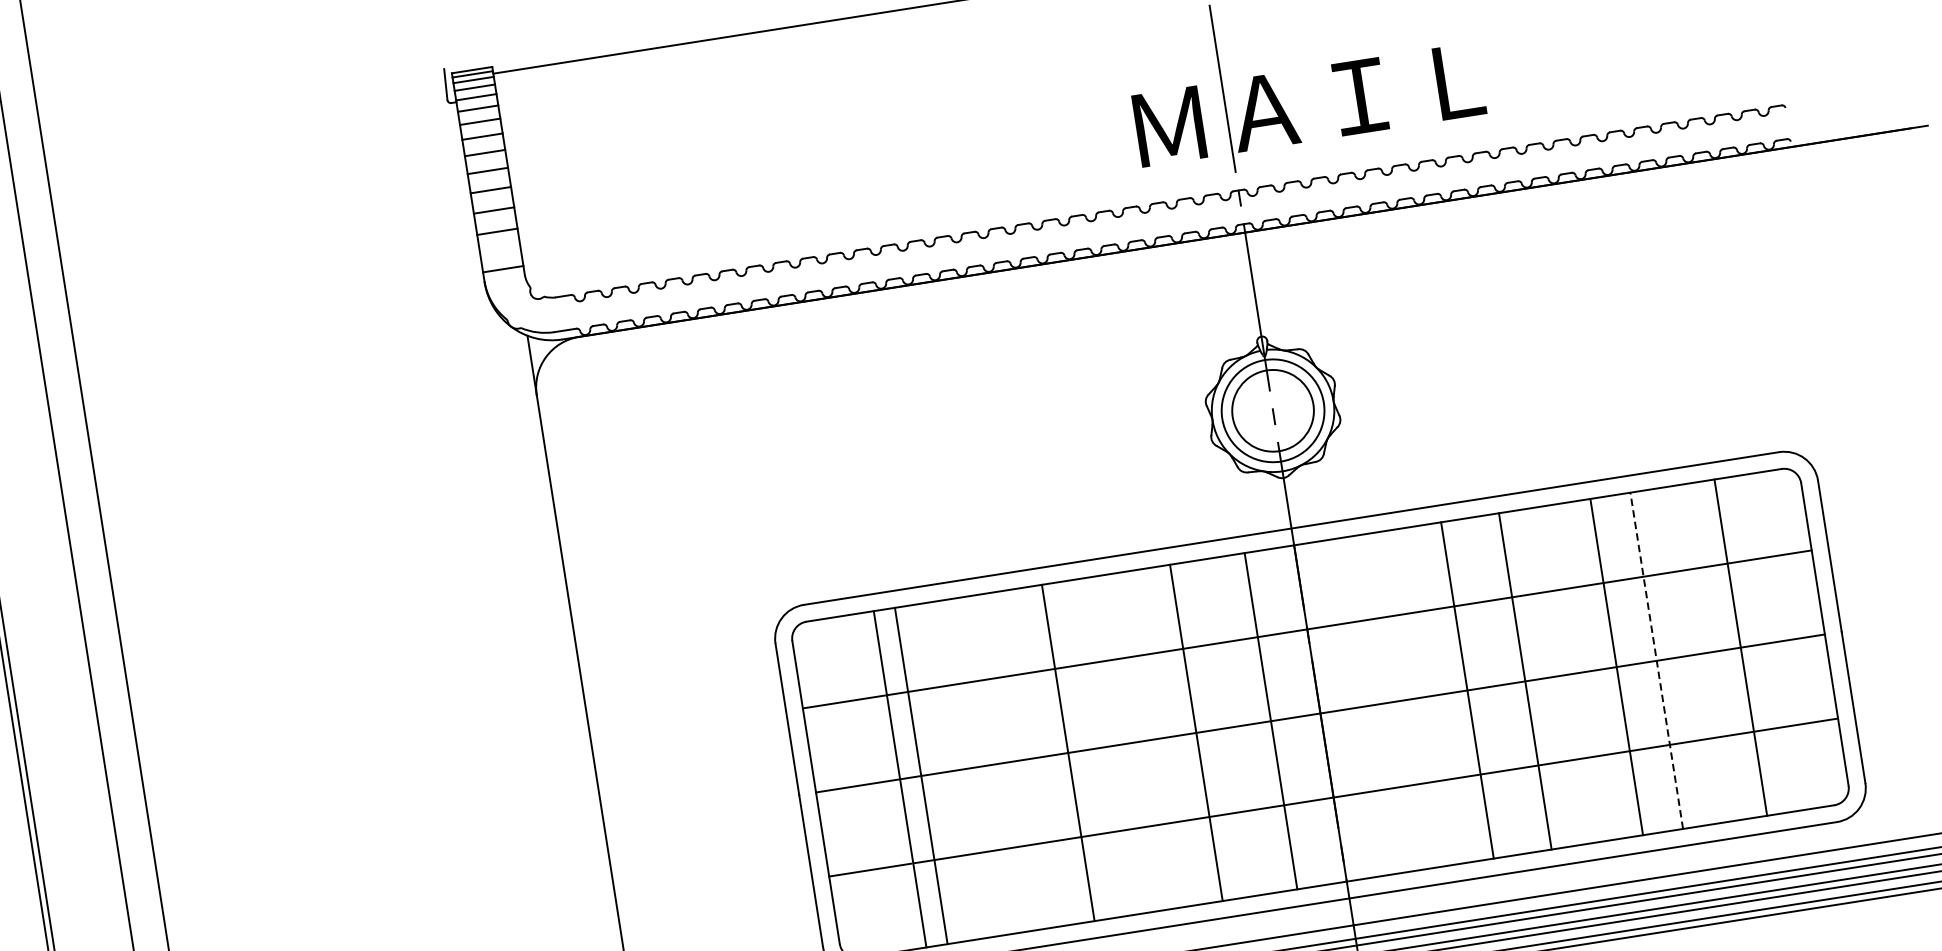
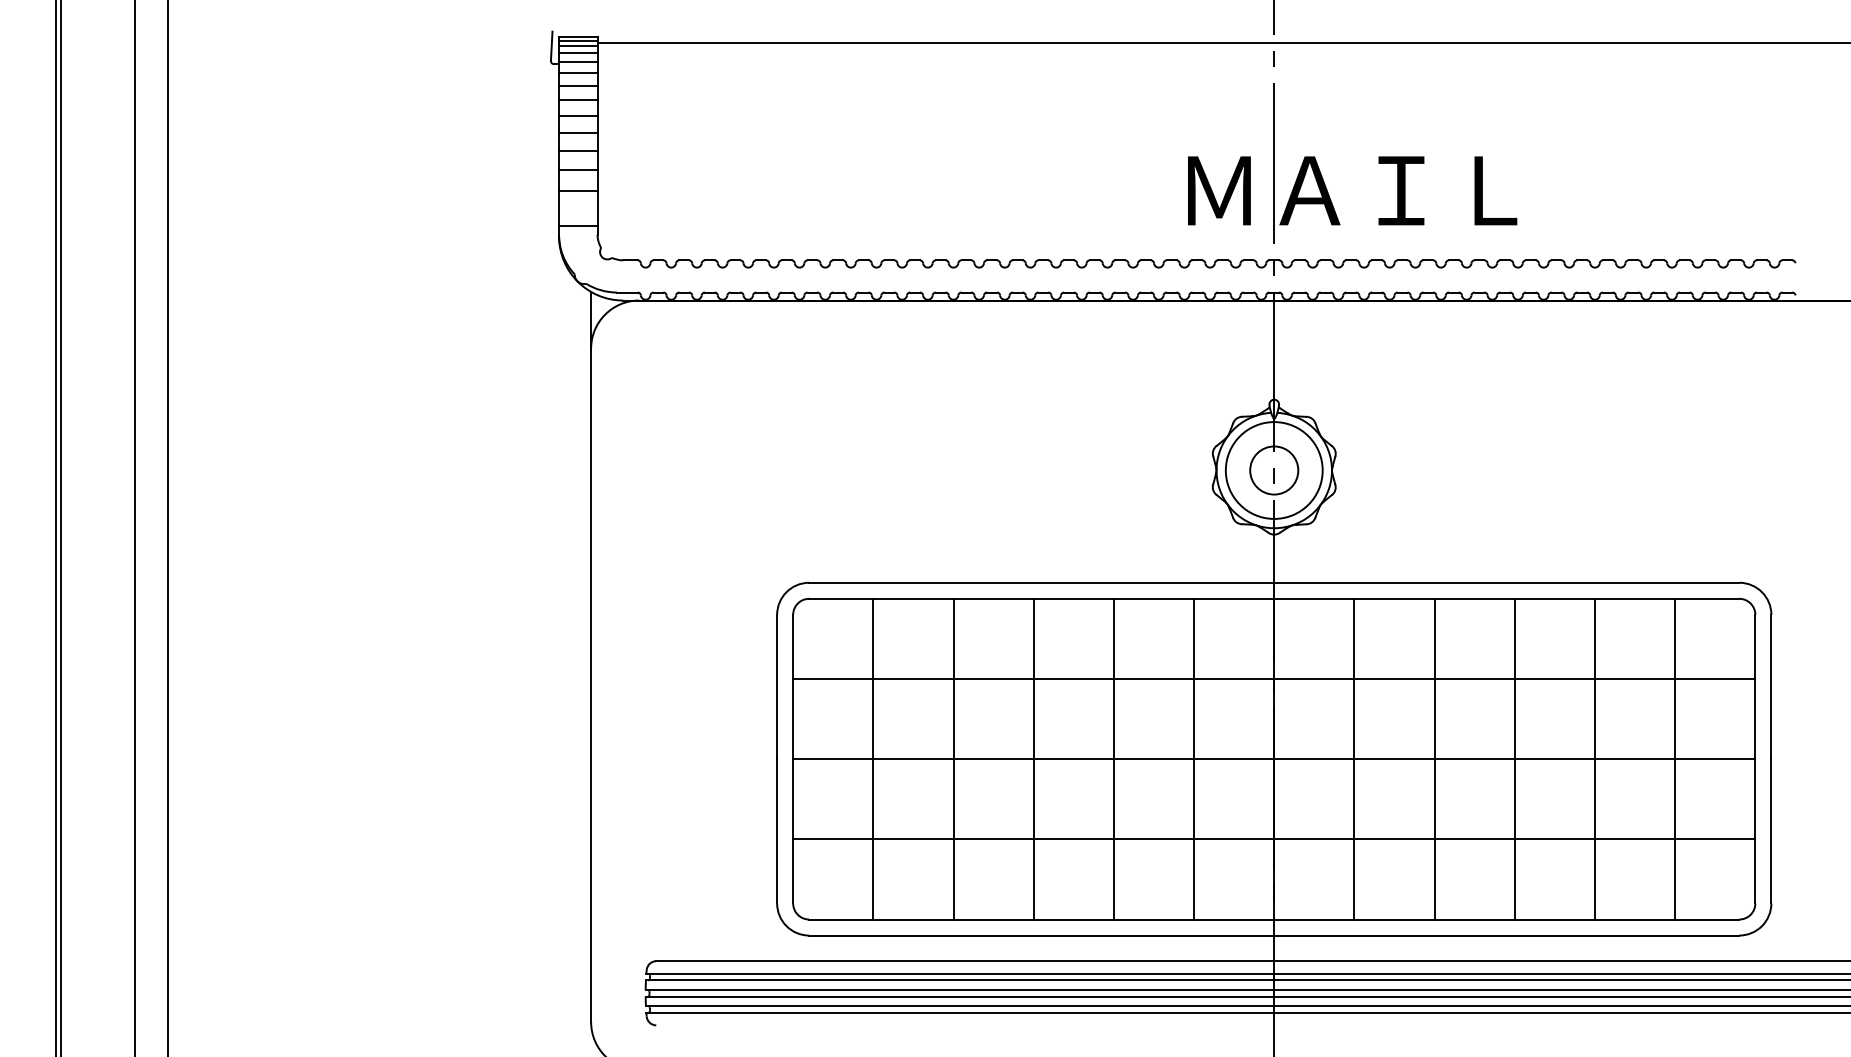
circle: (1273, 410) -> (1274, 470), size x0.62
line: (1656, 660) -> (1594, 758), dashed -> solid
line: (1616, 666) -> (1514, 758), moved
line: (1525, 680) -> (1434, 758), moved
line: (1467, 689) -> (1354, 758), moved
line: (1271, 720) -> (1194, 758), moved
line: (1195, 732) -> (1113, 758), moved
line: (921, 775) -> (953, 758), moved

